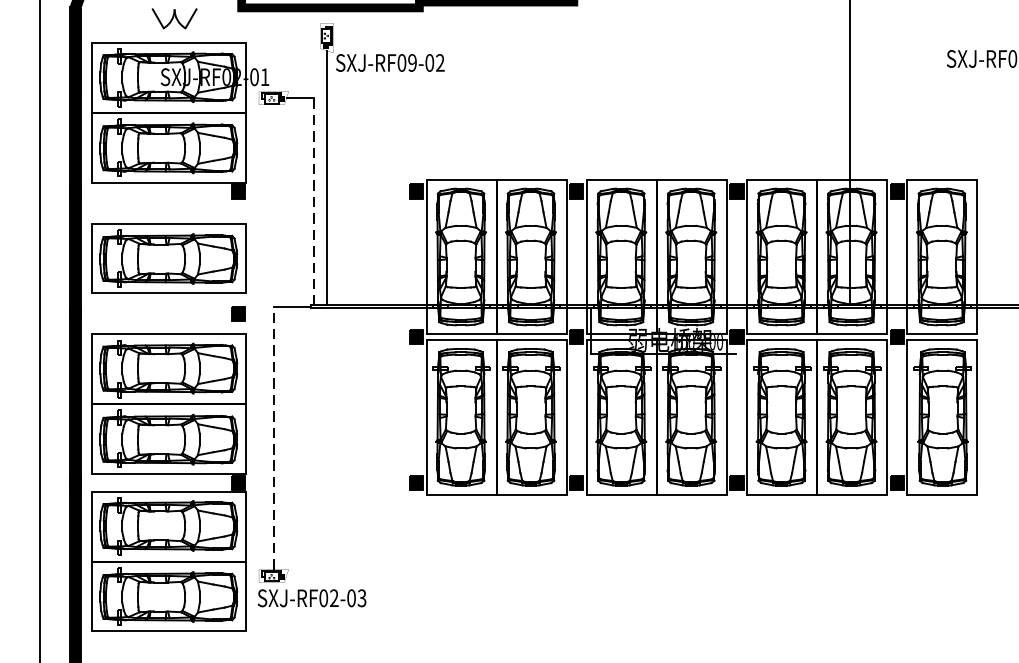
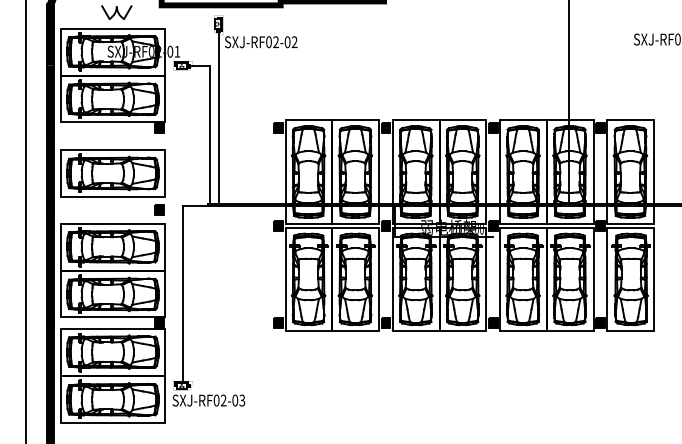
text: (411, 63) -> (275, 42), SXJ-RF09-02 -> SXJ-RF02-02
line: (314, 202) -> (210, 135), dashed -> solid
line: (274, 438) -> (183, 293), dashed -> solid

